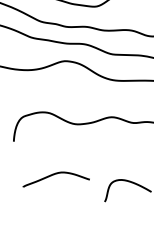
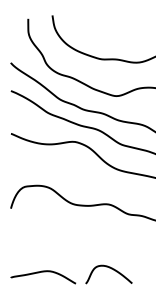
curve: (54, 175) -> (43, 272), moved

